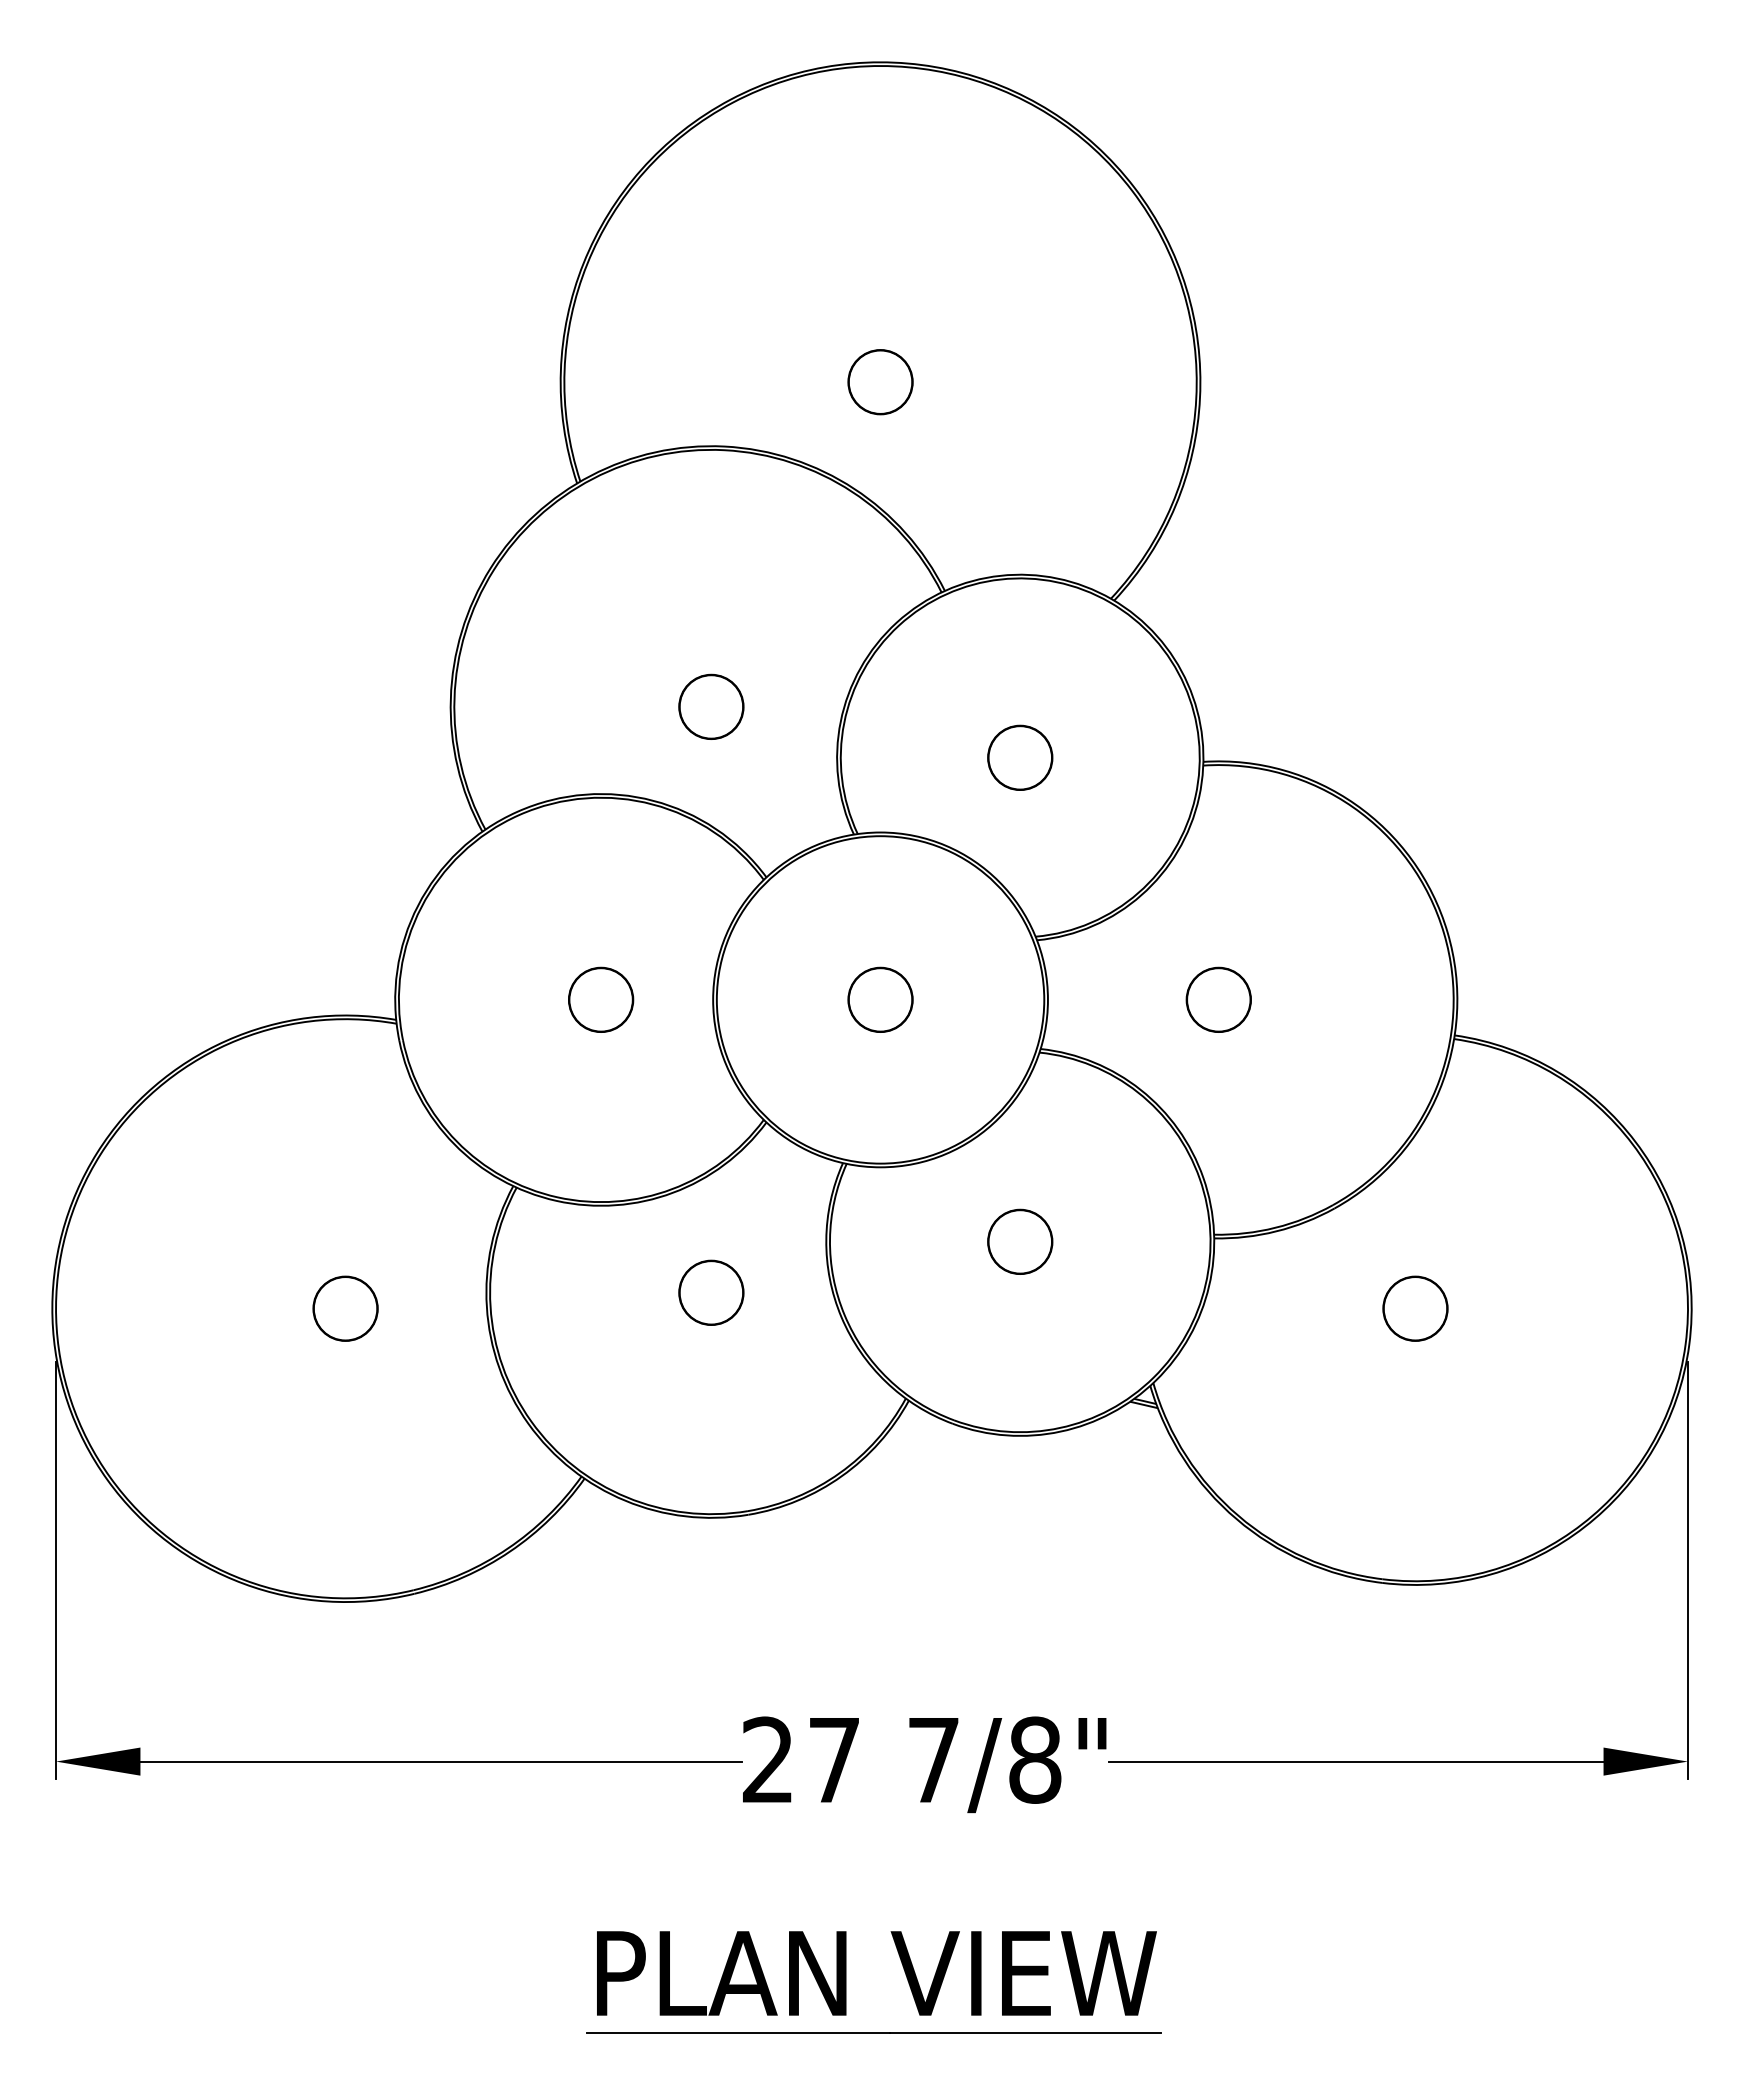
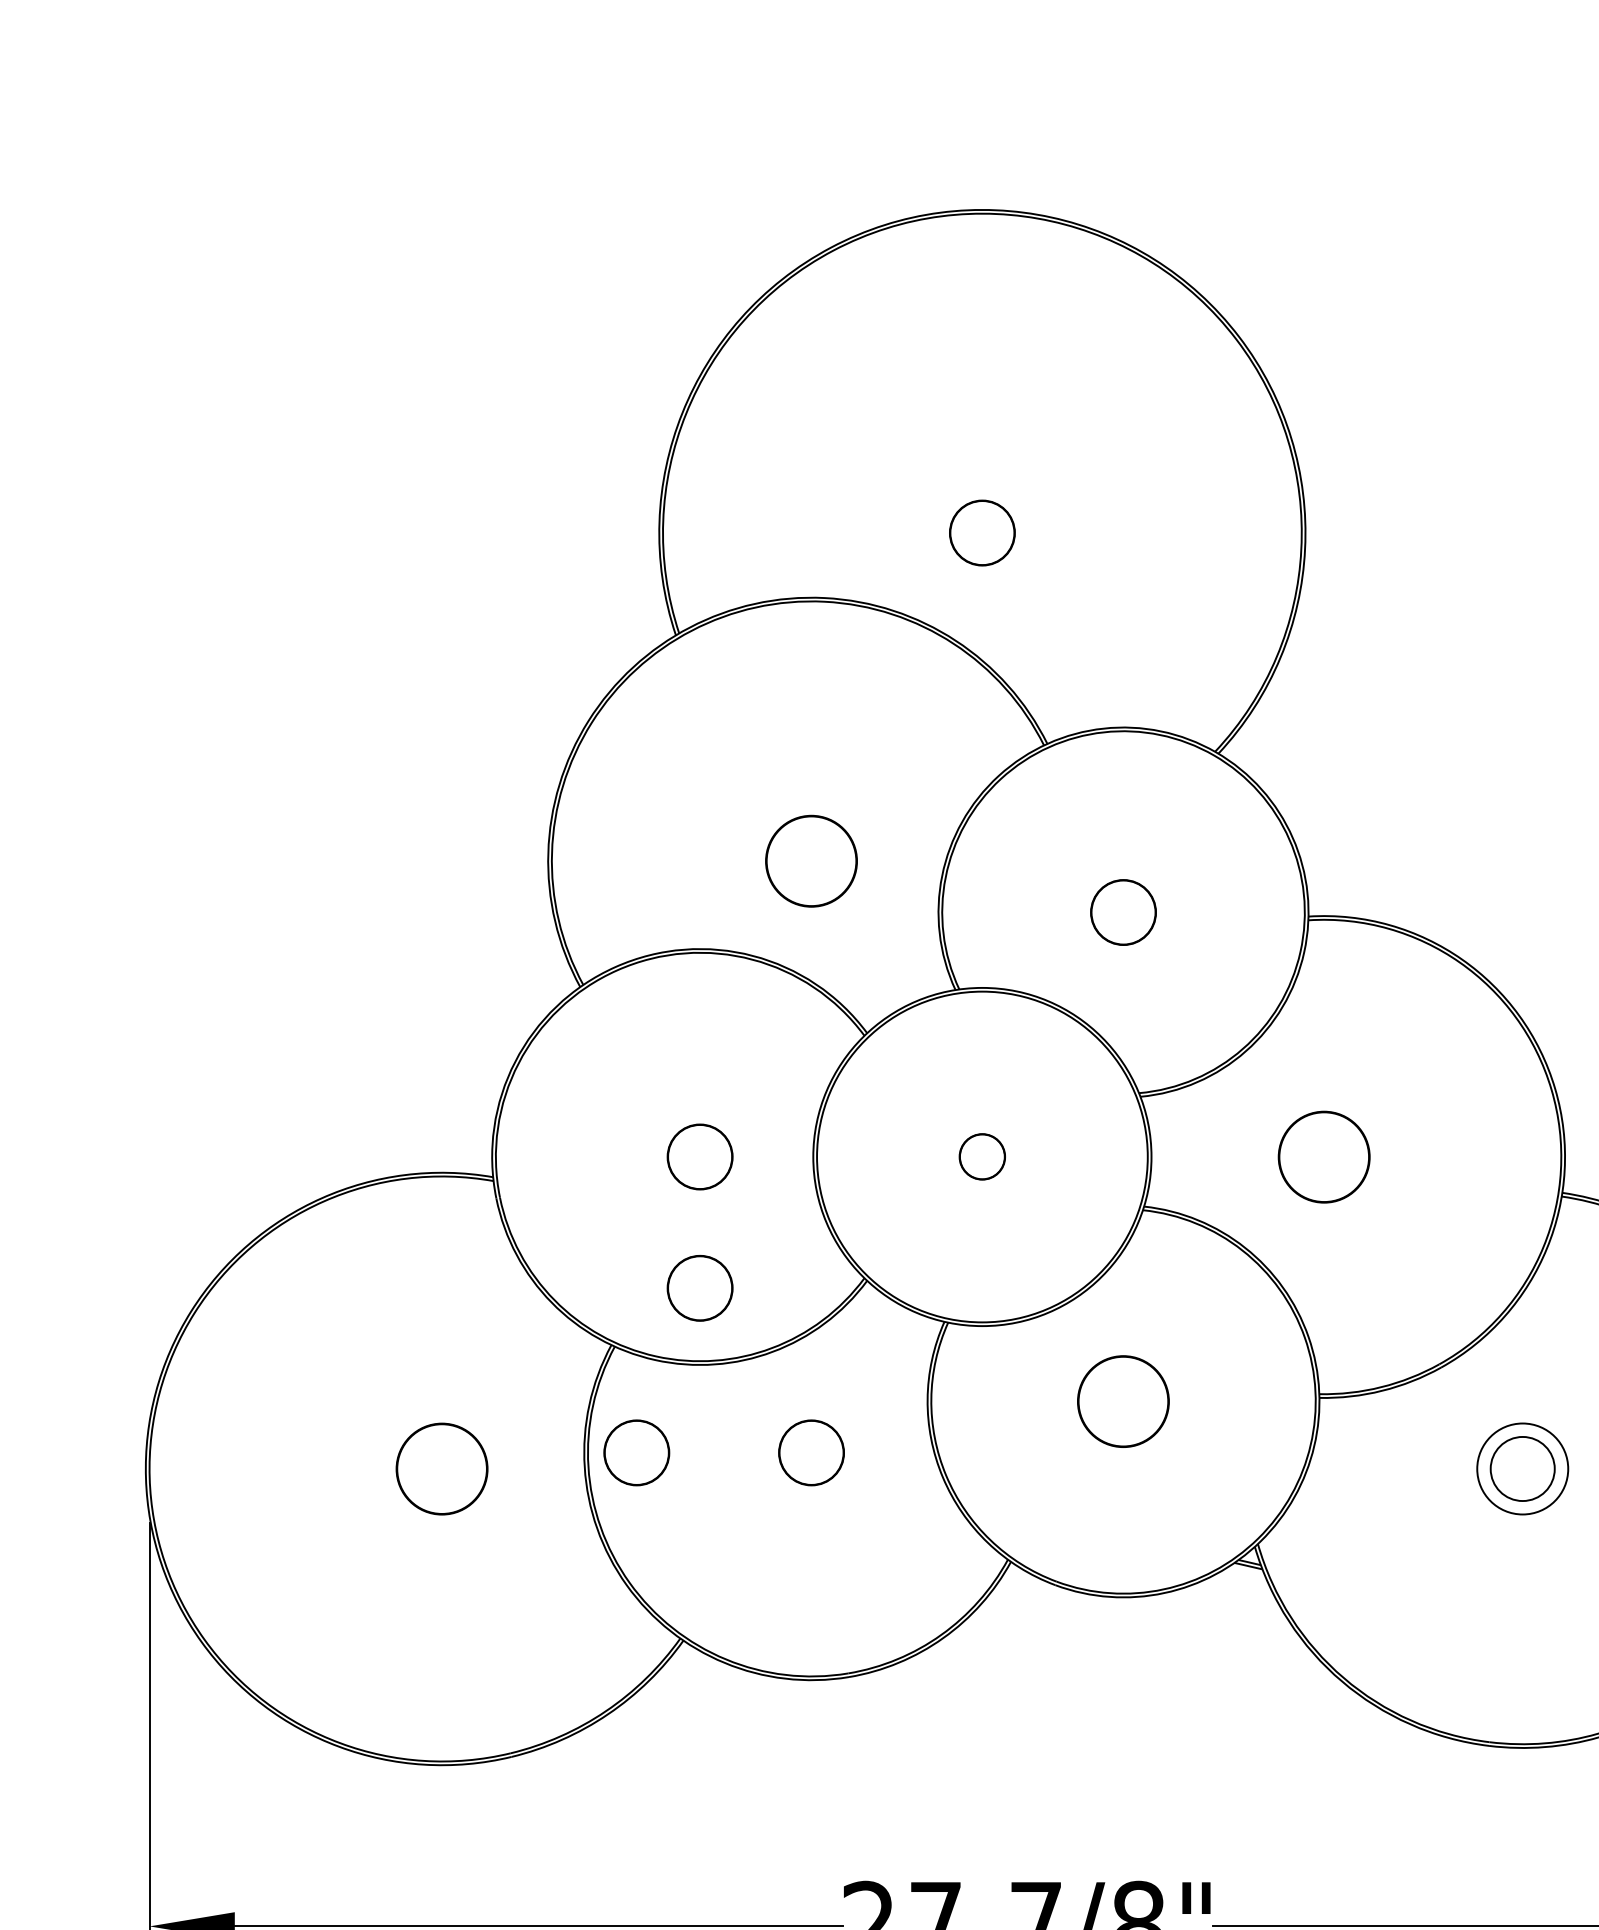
circle: (711, 706) -> (811, 860), size x1.4
circle: (880, 999) -> (982, 1156), size x0.7
circle: (1218, 999) -> (1323, 1156), size x1.4
circle: (601, 1129) -> (700, 1287), added
circle: (1020, 1241) -> (1123, 1401), size x1.4
circle: (538, 1292) -> (636, 1452), added
circle: (345, 1308) -> (441, 1468), size x1.4
circle: (1415, 1308) -> (1522, 1468), size x1.4

